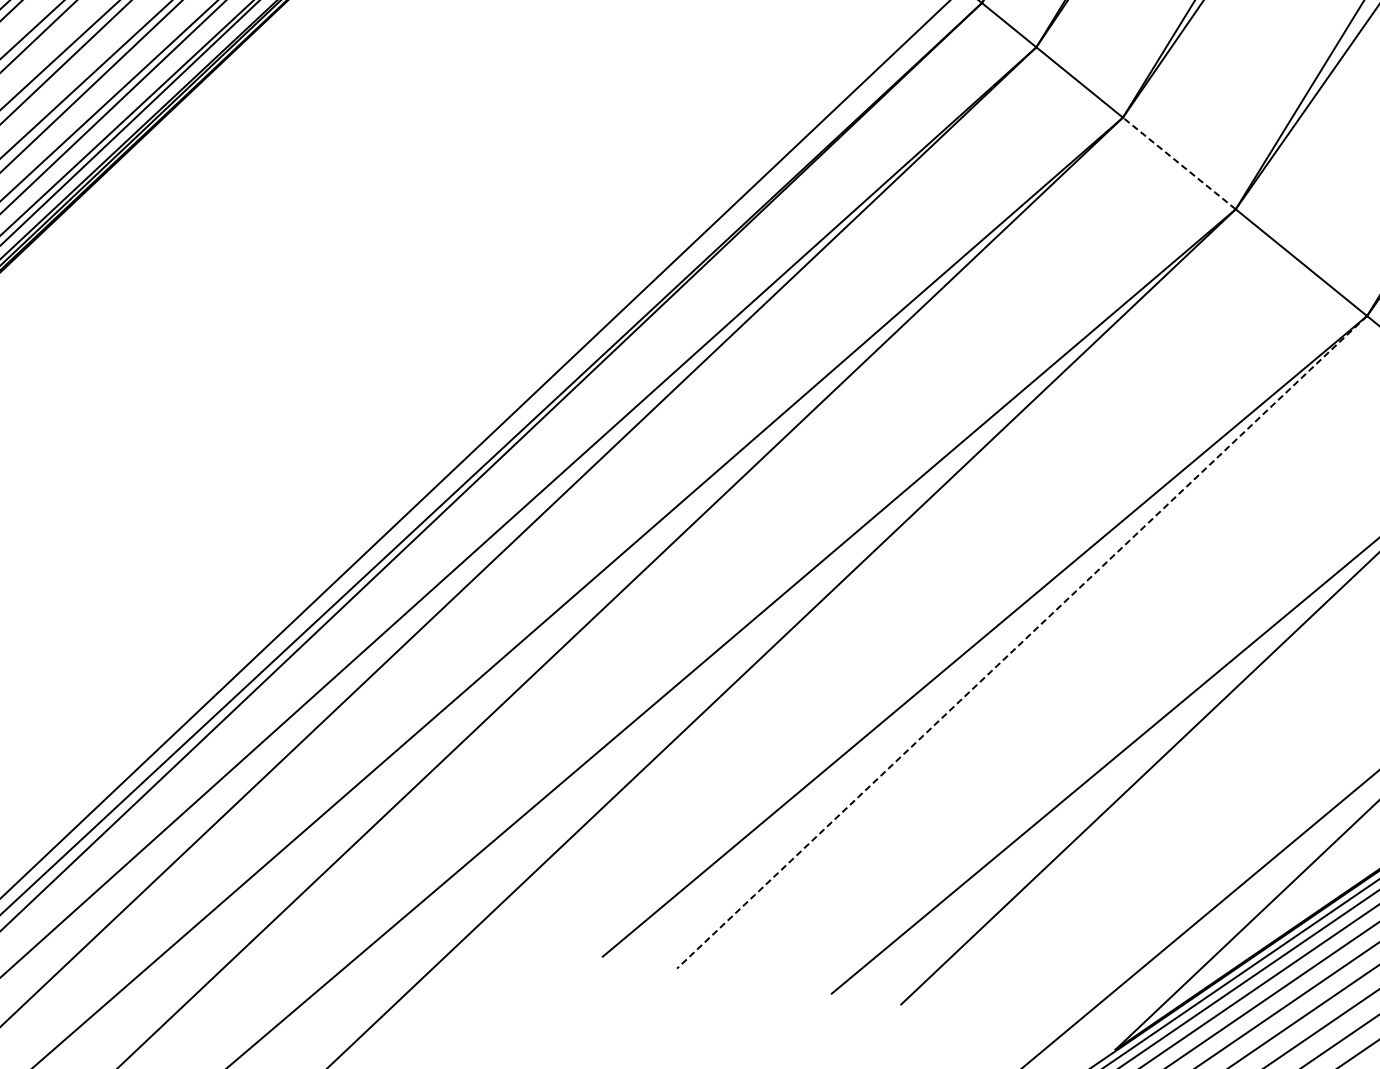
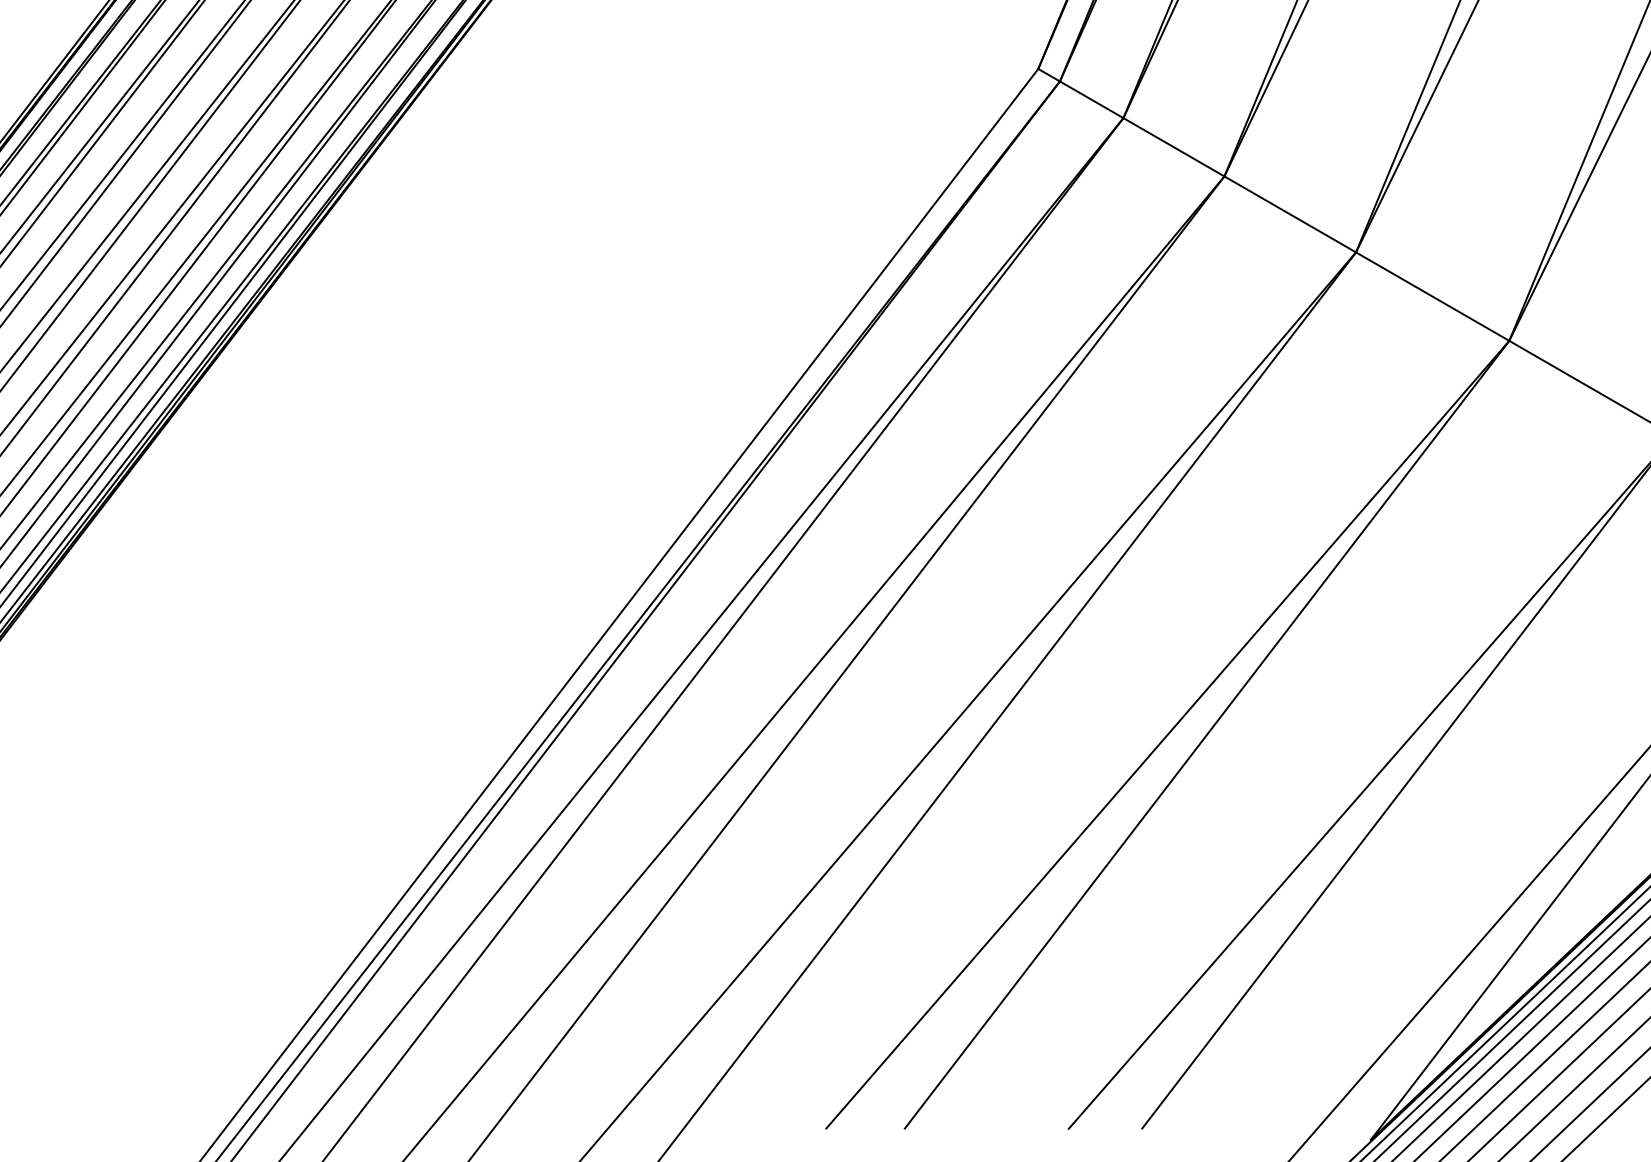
line: (1179, 163) -> (1290, 214), dashed -> solid
line: (1021, 642) -> (1206, 735), dashed -> solid

